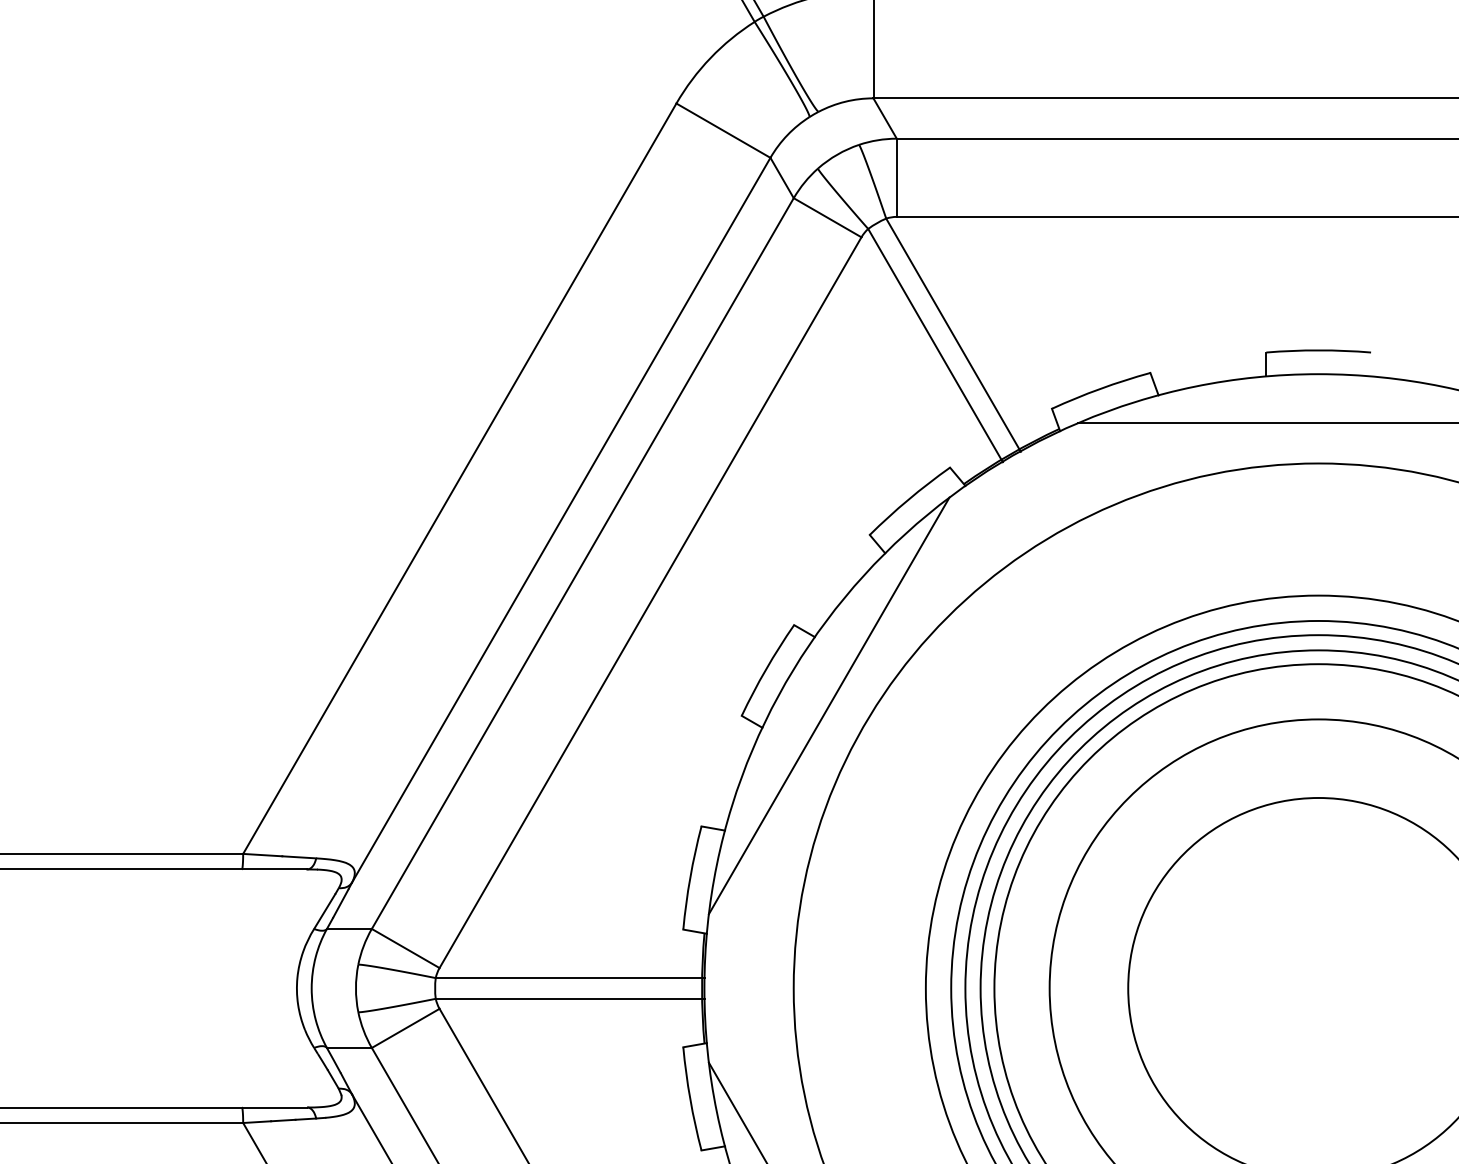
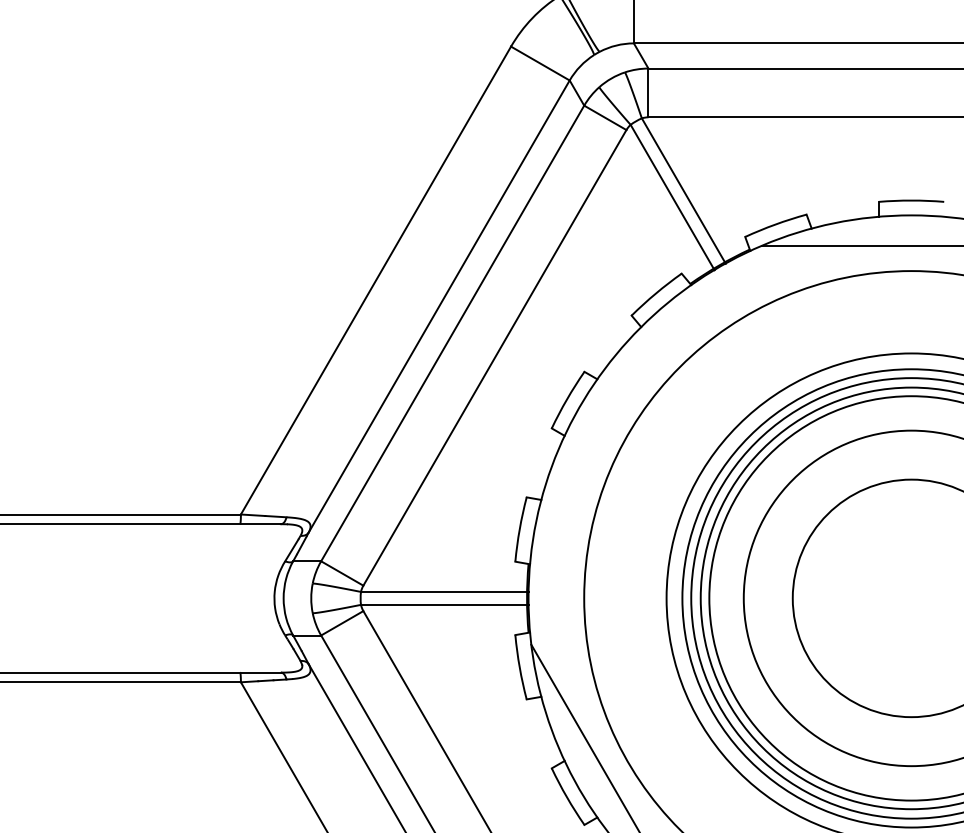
line: (829, 706) -> (606, 422), removed

